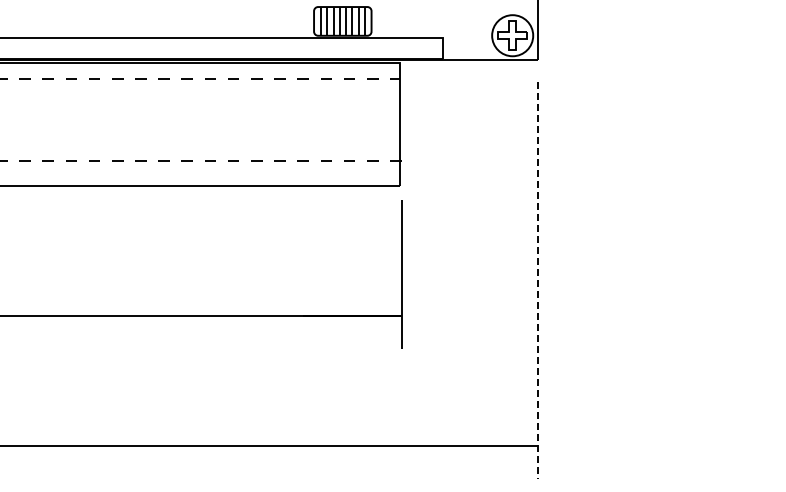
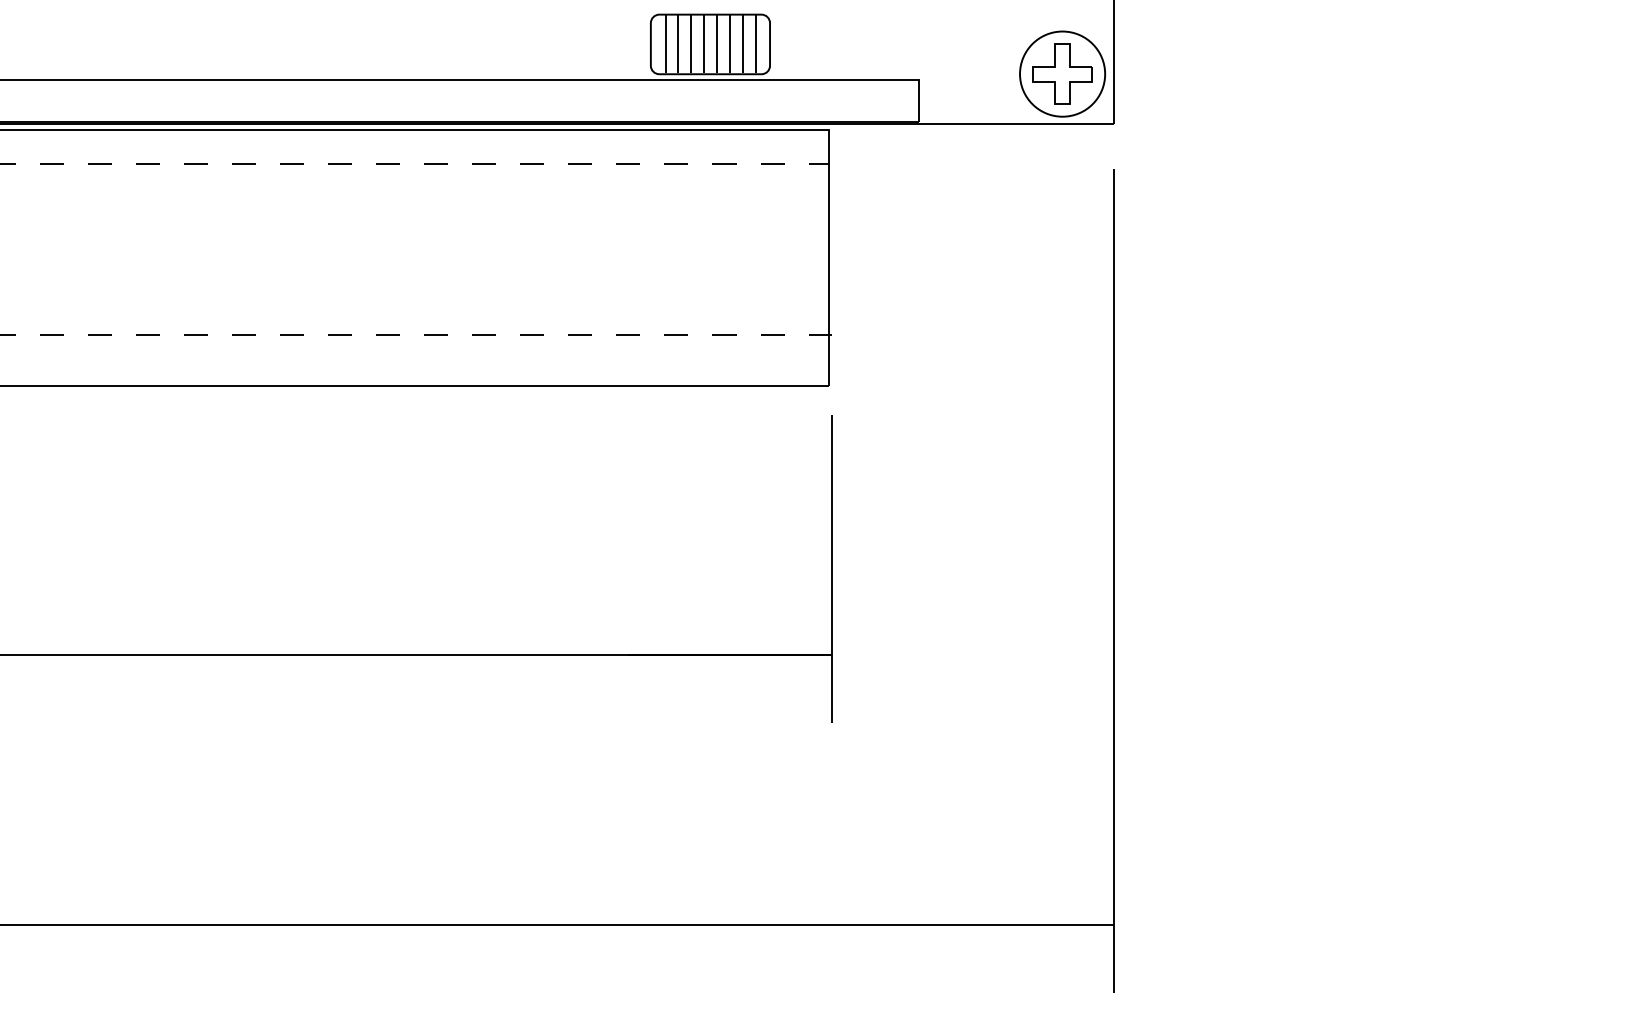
line: (537, 280) -> (1114, 581), dashed -> solid

